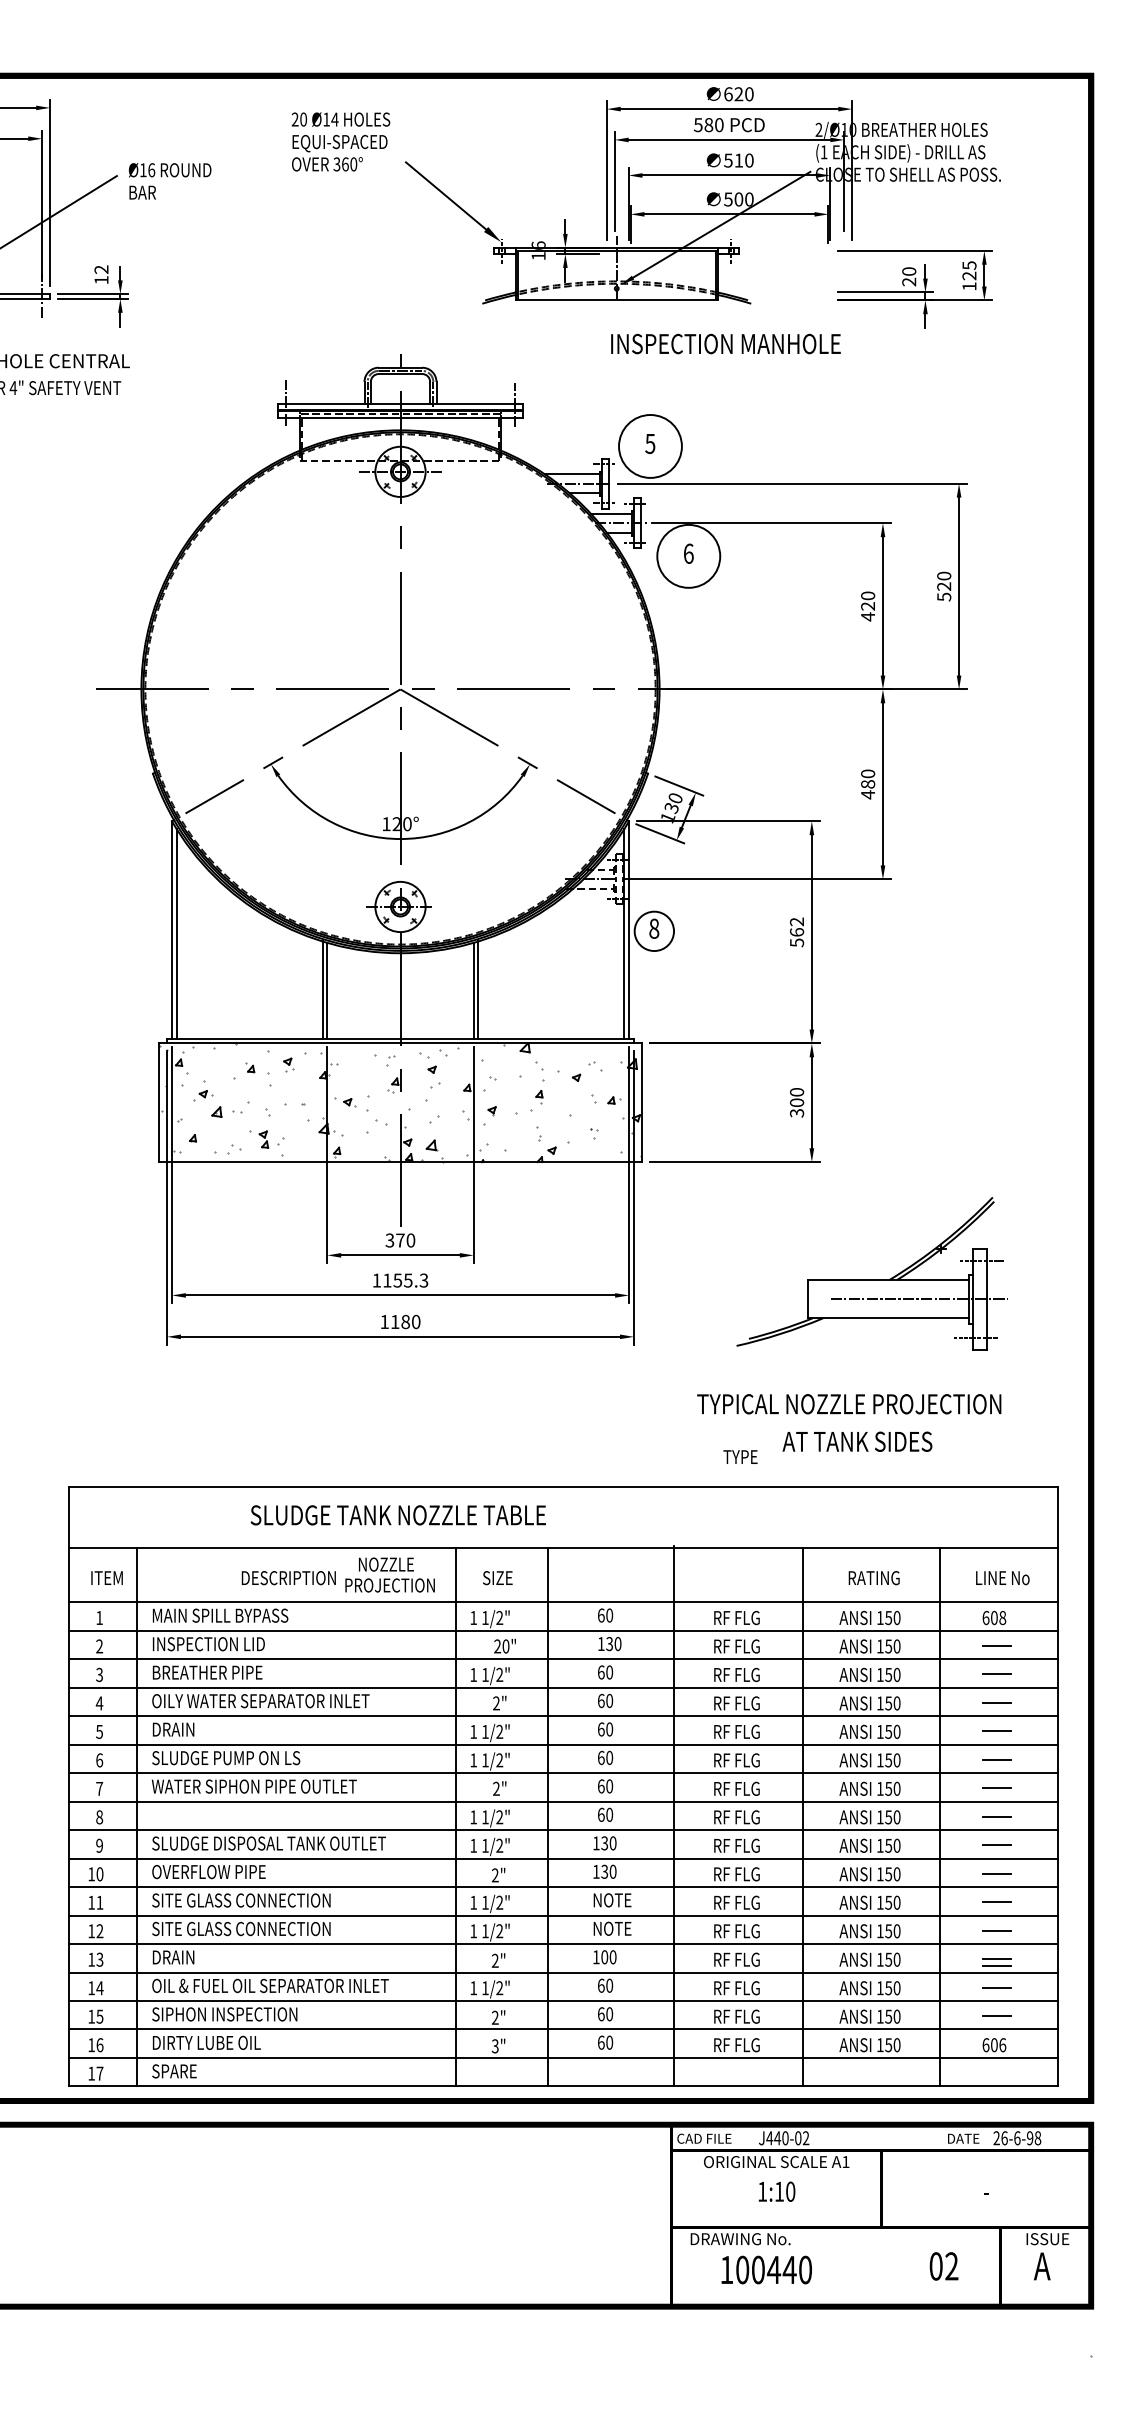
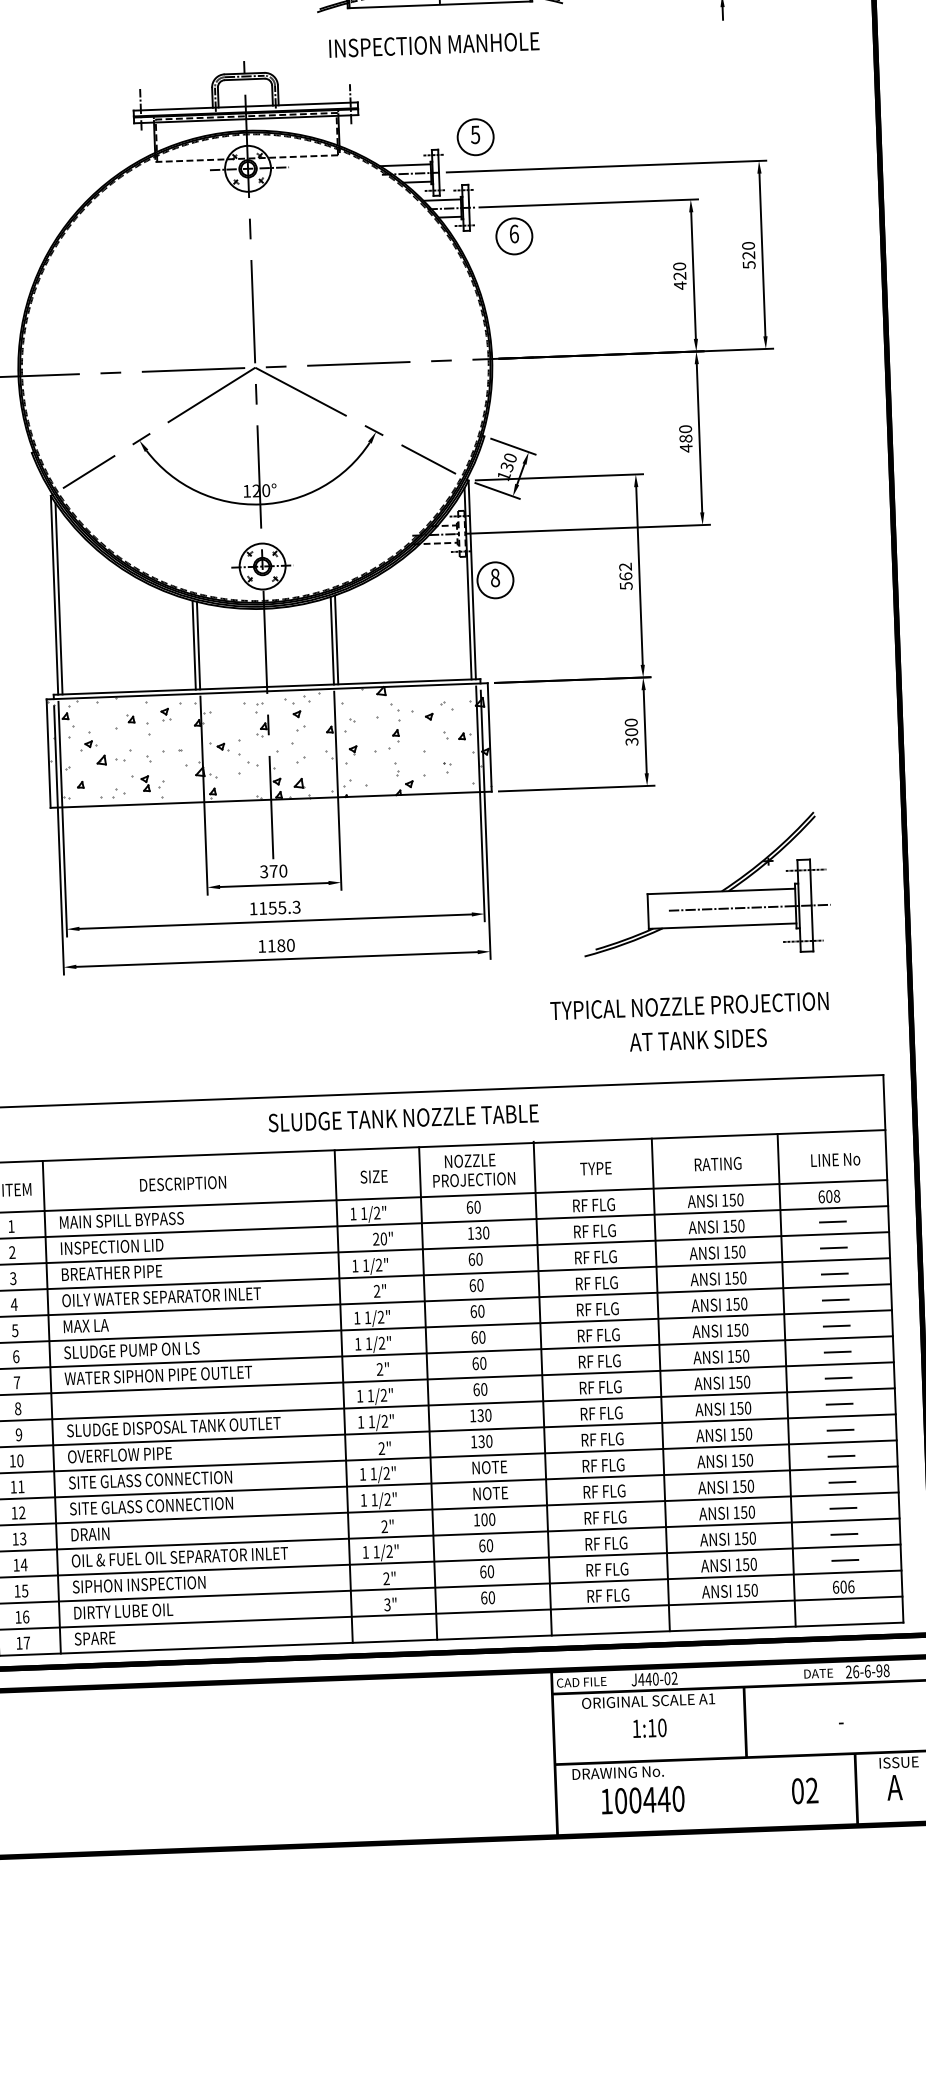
text: (725, 343) -> (433, 44), moved
circle: (650, 446) -> (475, 137), size x0.62
circle: (688, 556) -> (514, 236), size x0.62
text: (740, 1456) -> (595, 1168), moved
text: (397, 1515) -> (402, 1118), moved
text: (389, 1574) -> (473, 1169), moved
text: (177, 1729) -> (86, 1325), DRAIN -> MAX LA
line: (996, 1965) -> (842, 1514), removed

